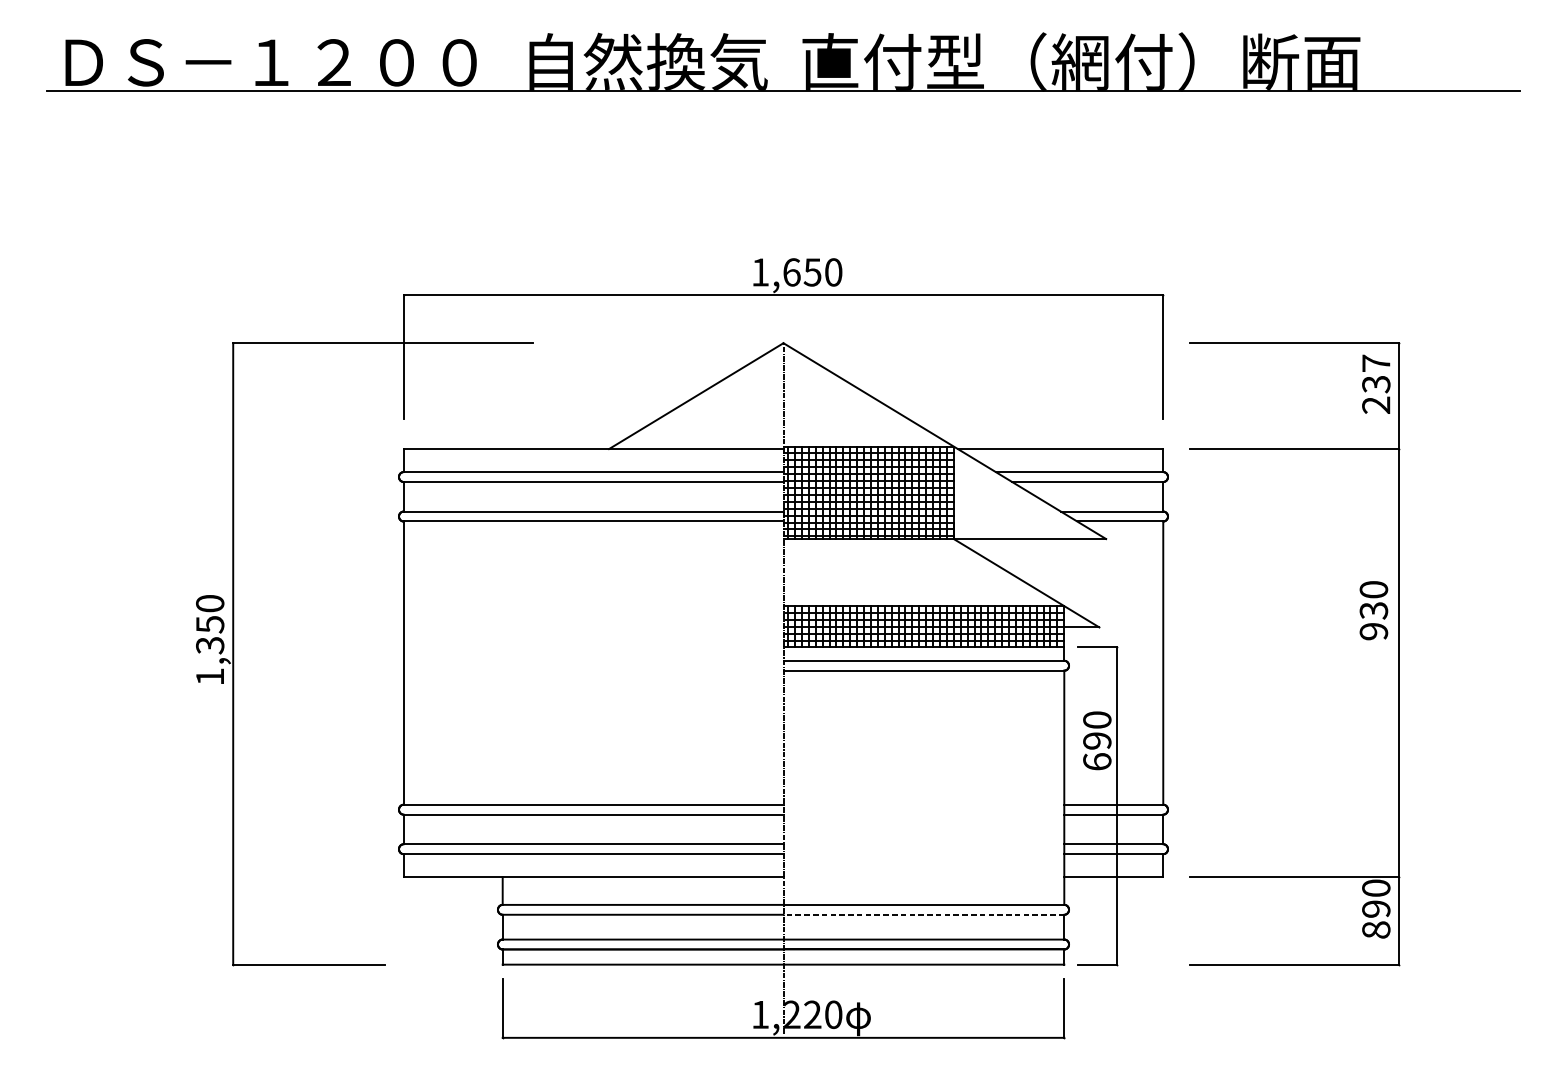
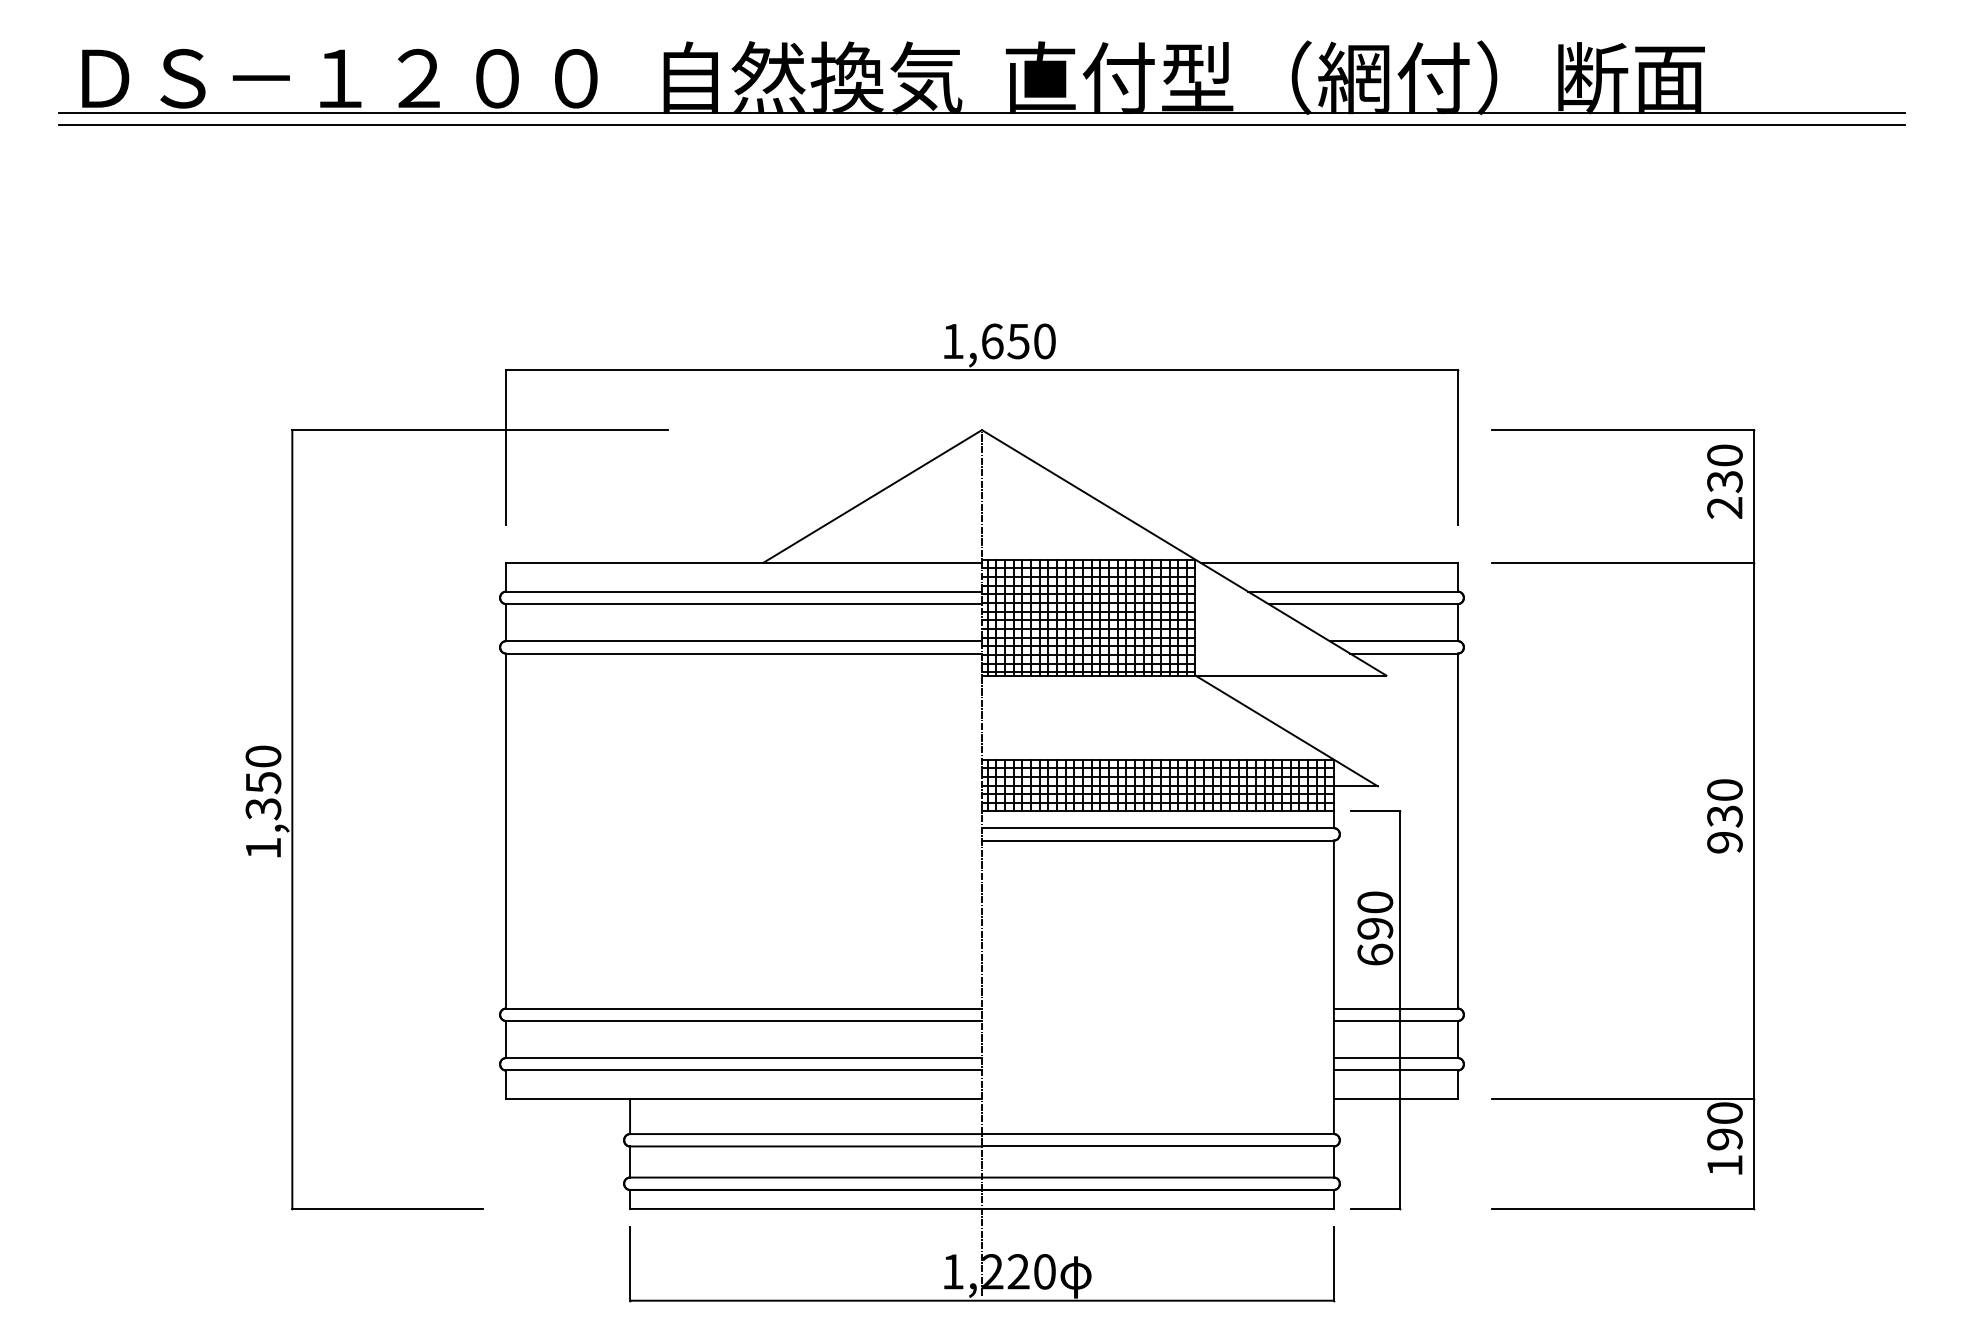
line: (783, 99) -> (981, 124), added
text: (1375, 363) -> (1724, 455), 237 -> 230
text: (1373, 610) -> (1724, 816), moved
line: (923, 914) -> (1157, 1146), dashed -> solid
text: (1375, 929) -> (1724, 1165), 890 -> 190

